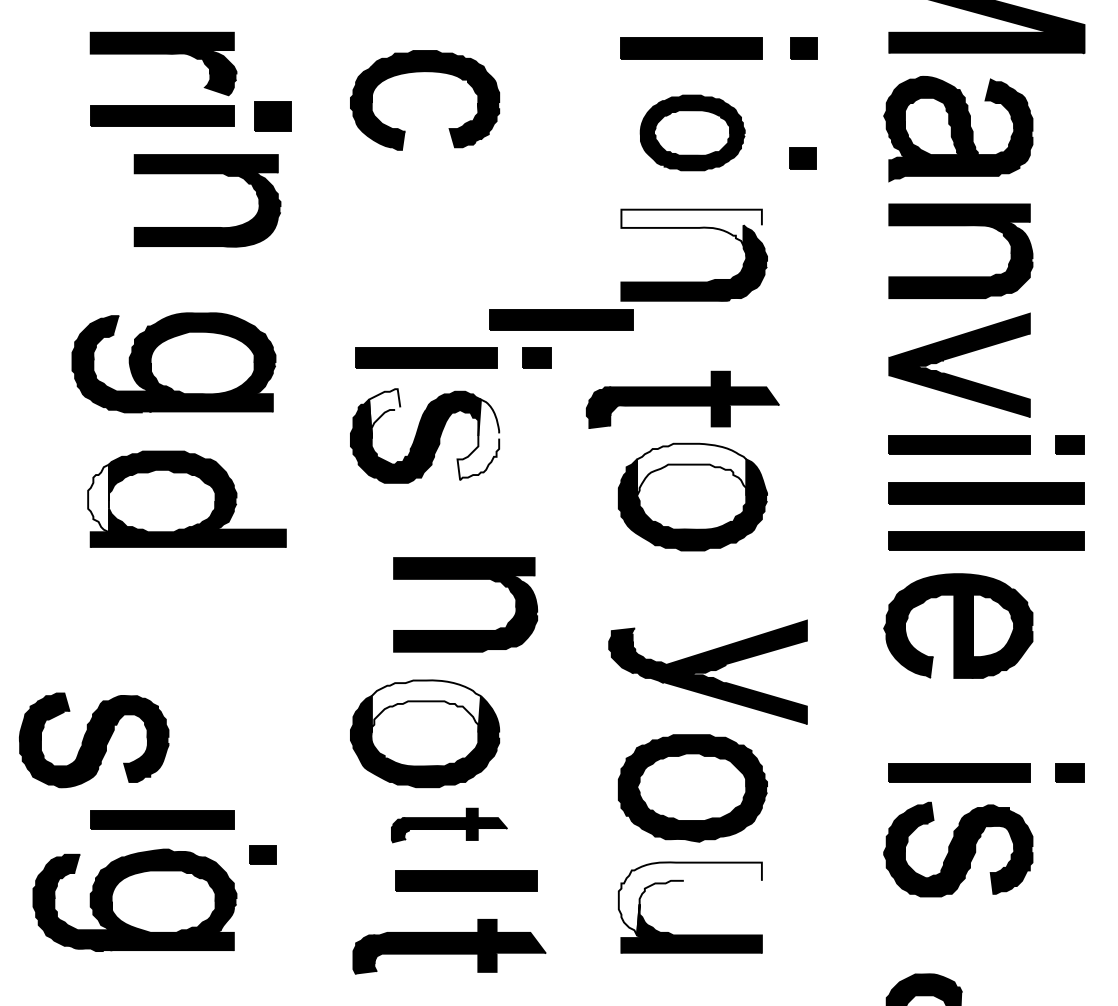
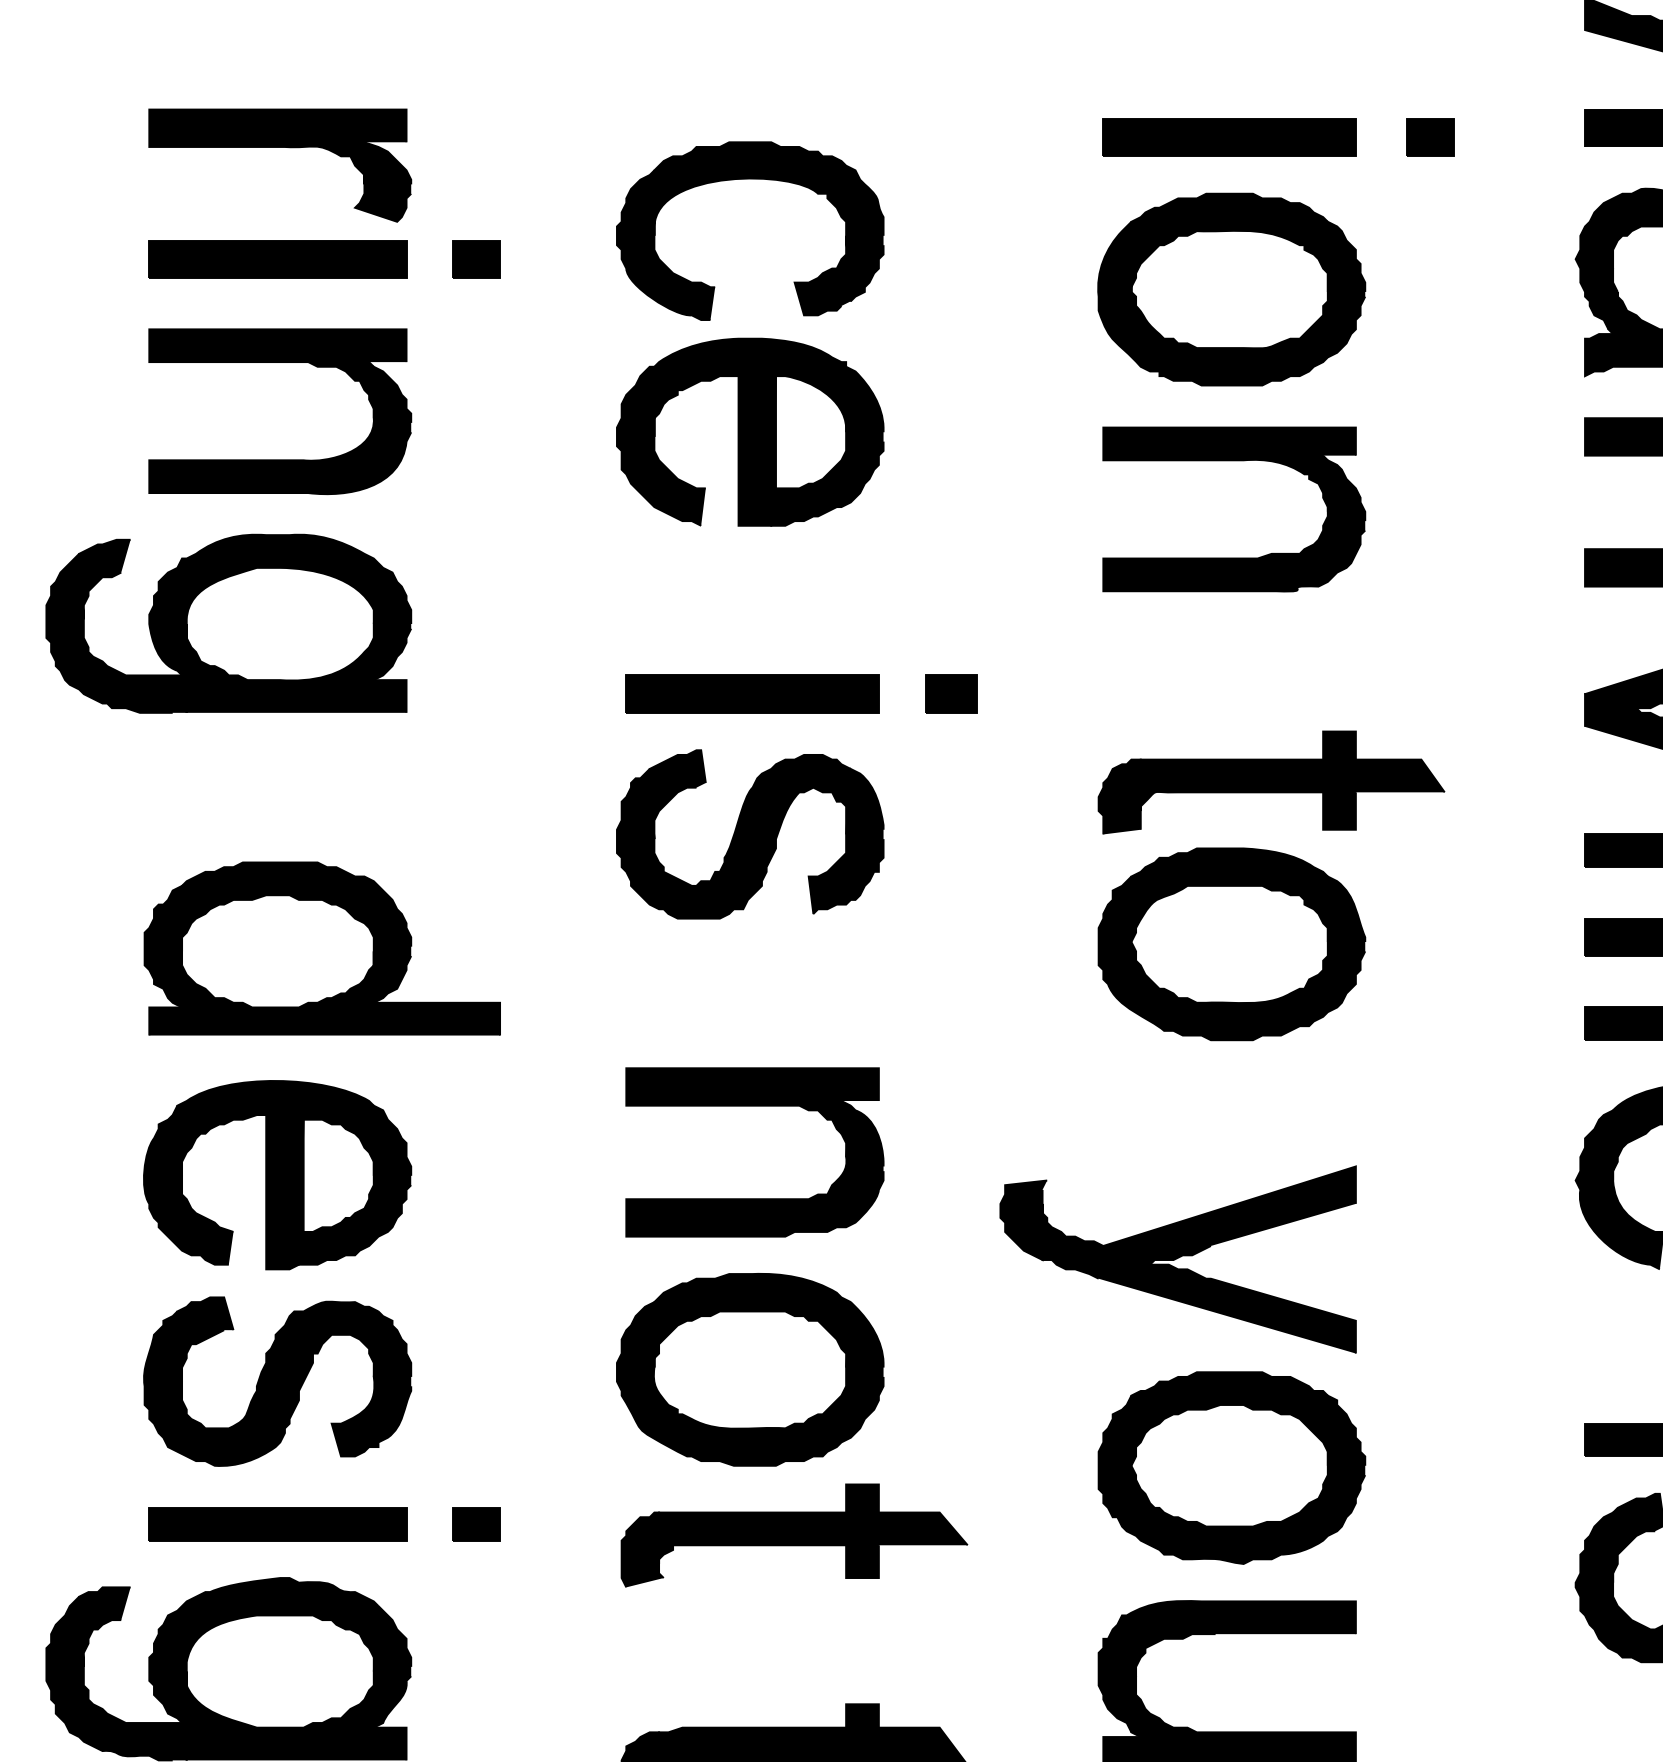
part: (272, 115) -> (476, 258), size x0.71
part: (692, 132) -> (1231, 288), size x1.43
part: (802, 158) -> (1428, 335), removed
part: (207, 174) -> (280, 364), moved
part: (425, 212) -> (751, 432), added
fill: (691, 227) -> (1229, 459), added
part: (561, 319) -> (995, 624), removed
part: (173, 362) -> (227, 623), moved
part: (682, 399) -> (1270, 781), moved
fill: (384, 413) -> (677, 793), added
fill: (478, 439) -> (846, 840), added
fill: (691, 469) -> (1229, 894), added
fill: (98, 498) -> (163, 946), added
part: (465, 579) -> (754, 1106), moved
part: (161, 625) -> (276, 1175), added
part: (707, 671) -> (1177, 1257), moved
fill: (425, 706) -> (751, 1320), added
part: (94, 740) -> (278, 1381), moved
part: (449, 825) -> (794, 1534), size x1.67
part: (262, 854) -> (476, 1523), moved
part: (466, 880) -> (824, 1633), removed
fill: (689, 898) -> (1225, 1665), added

